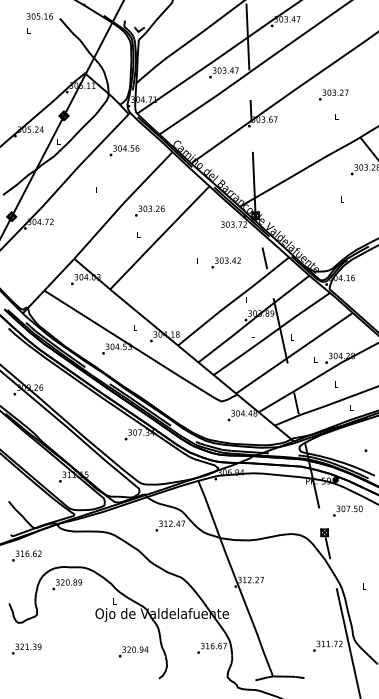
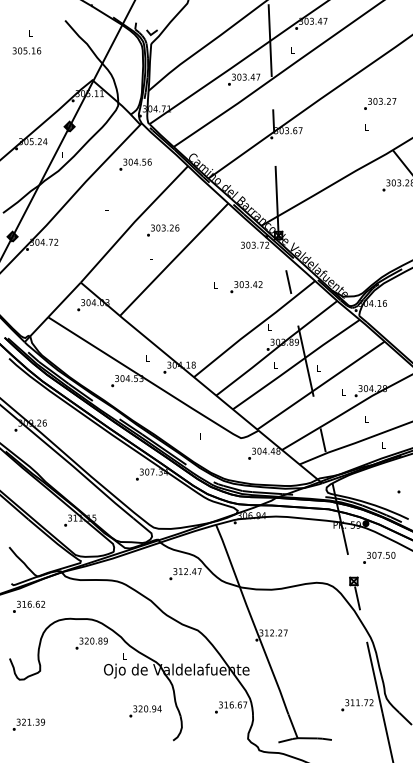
text: (39, 16) -> (26, 50), moved
text: (333, 94) -> (379, 103), moved
text: (67, 584) -> (91, 643), moved
text: (26, 648) -> (28, 724), moved

